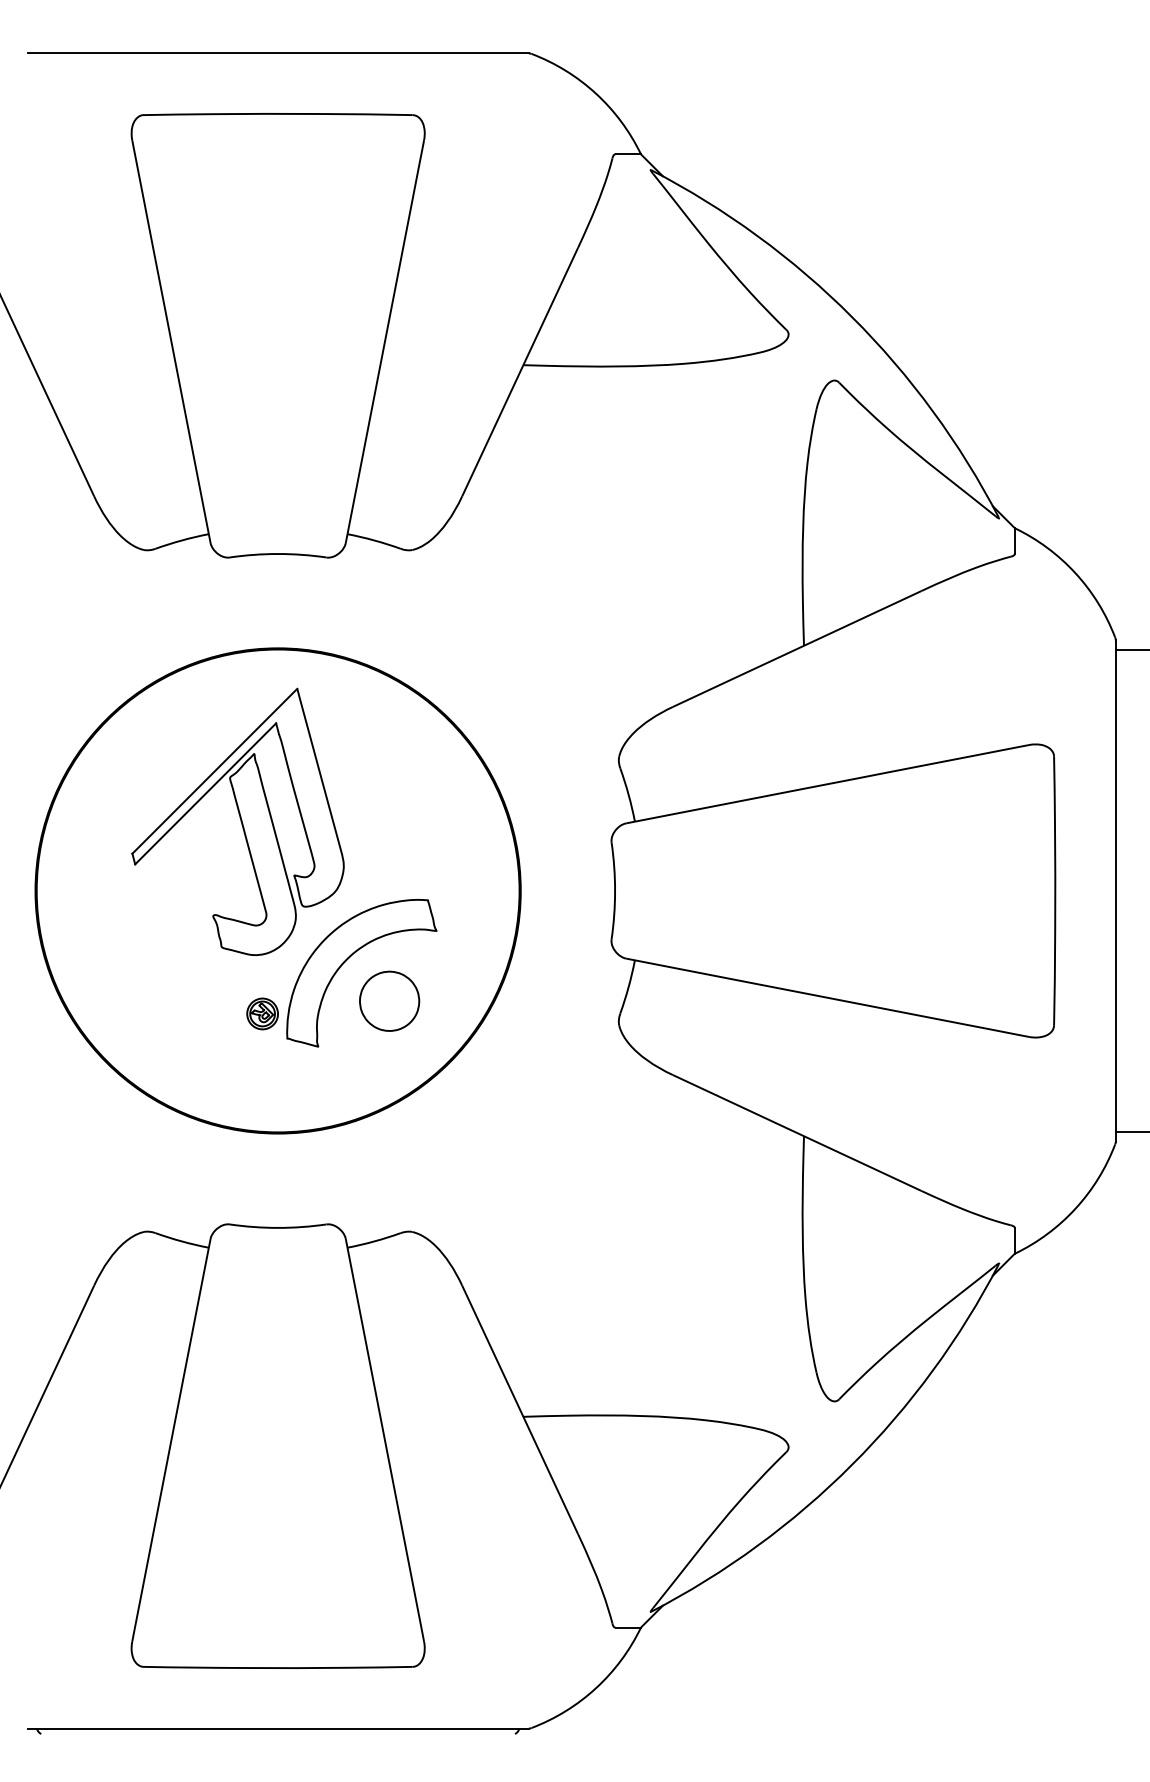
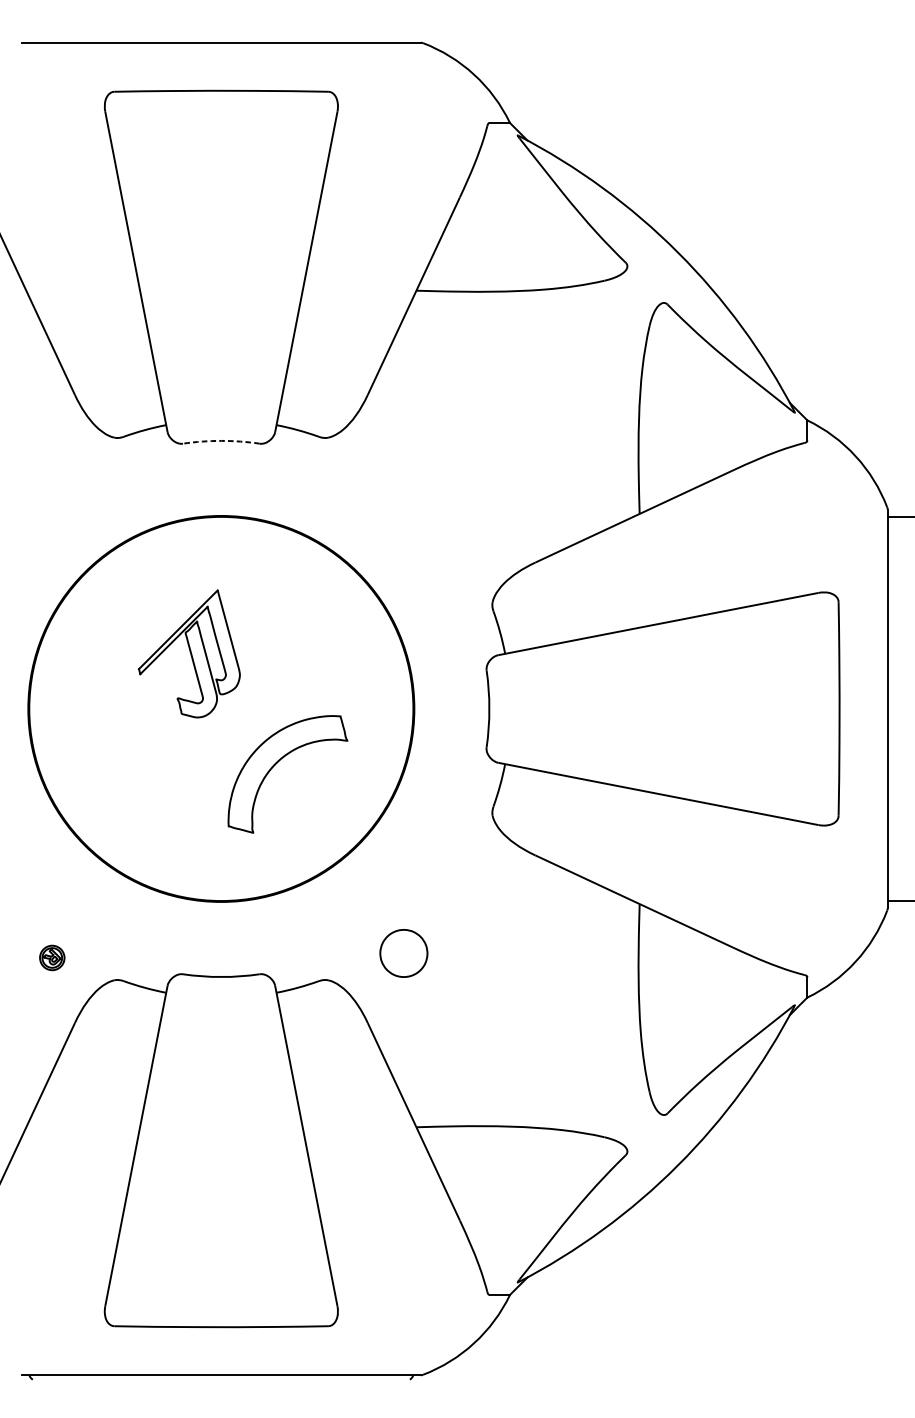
arc: (278, 554) -> (221, 441), solid -> dashed
part: (237, 821) -> (189, 653), size x0.6
part: (389, 1000) -> (403, 952), moved
part: (262, 1013) -> (52, 957), moved

